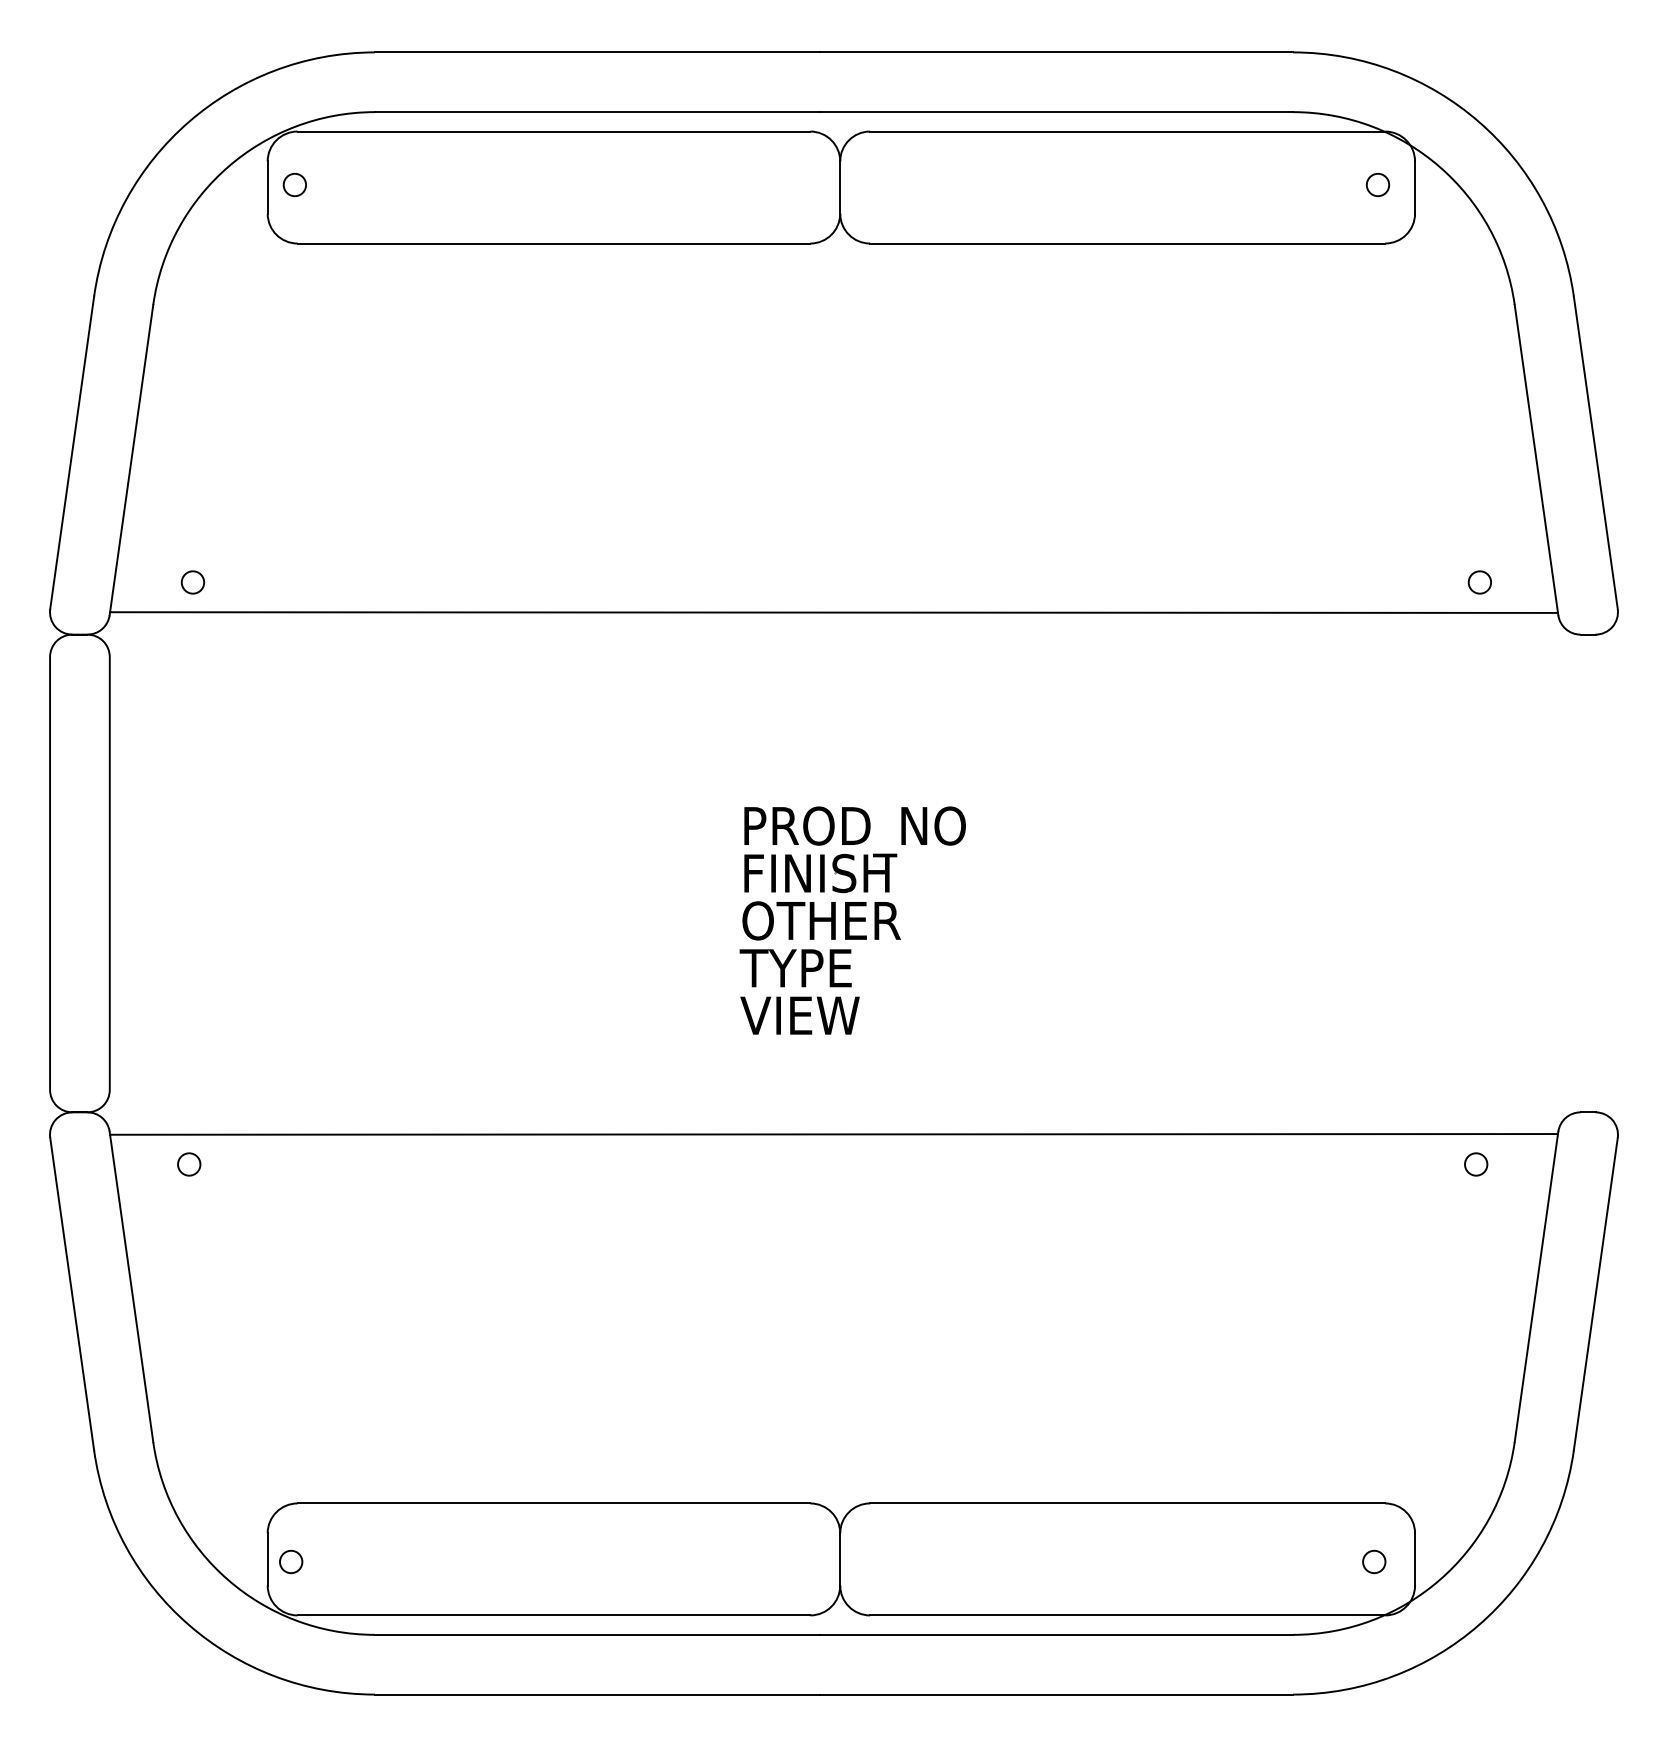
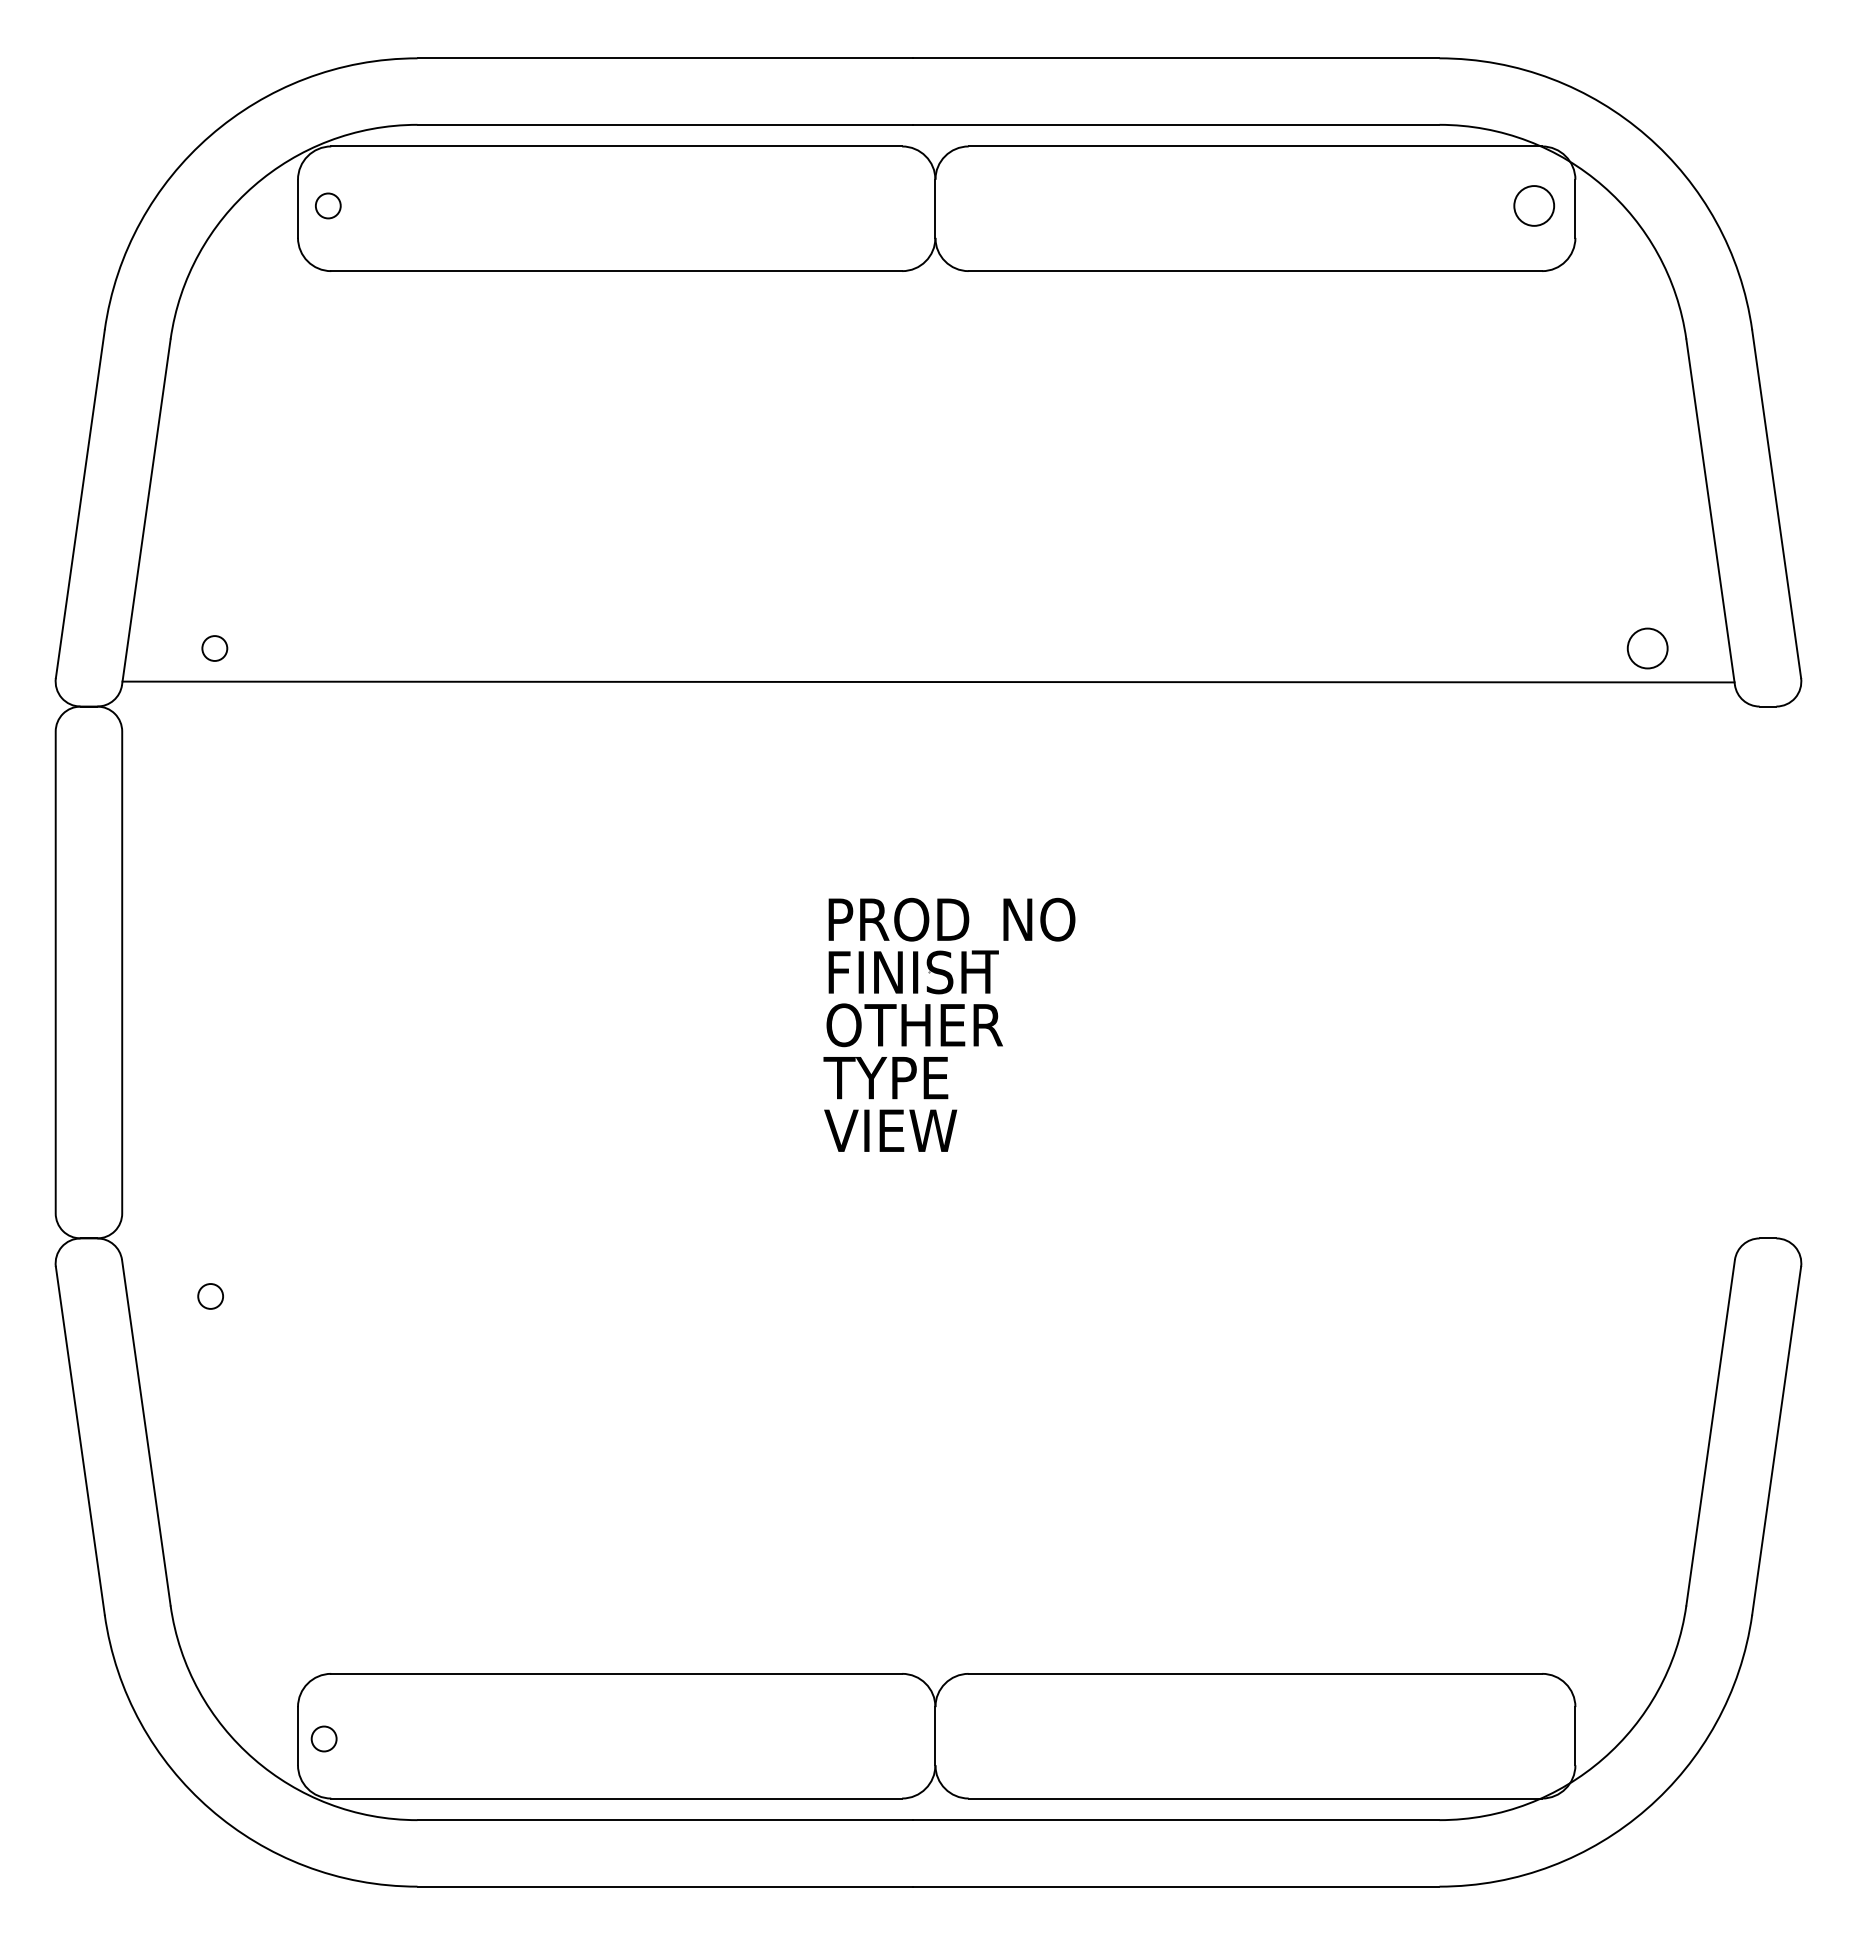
circle: (1377, 184) -> (1533, 205), size x1.6
circle: (1479, 582) -> (1647, 648), size x1.6
line: (834, 1133) -> (928, 1262), removed
circle: (1476, 1164) -> (1643, 1296), removed
circle: (1373, 1561) -> (1529, 1738), removed

